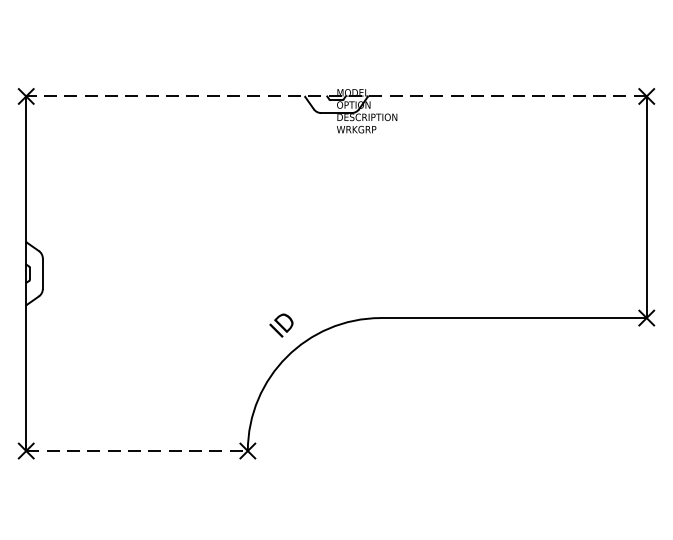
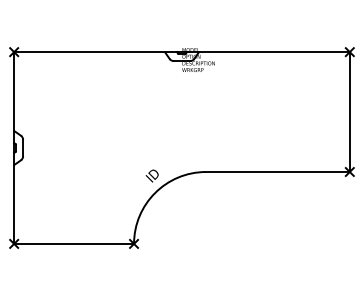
line: (337, 97) -> (182, 52), dashed -> solid
line: (137, 450) -> (74, 243), dashed -> solid

